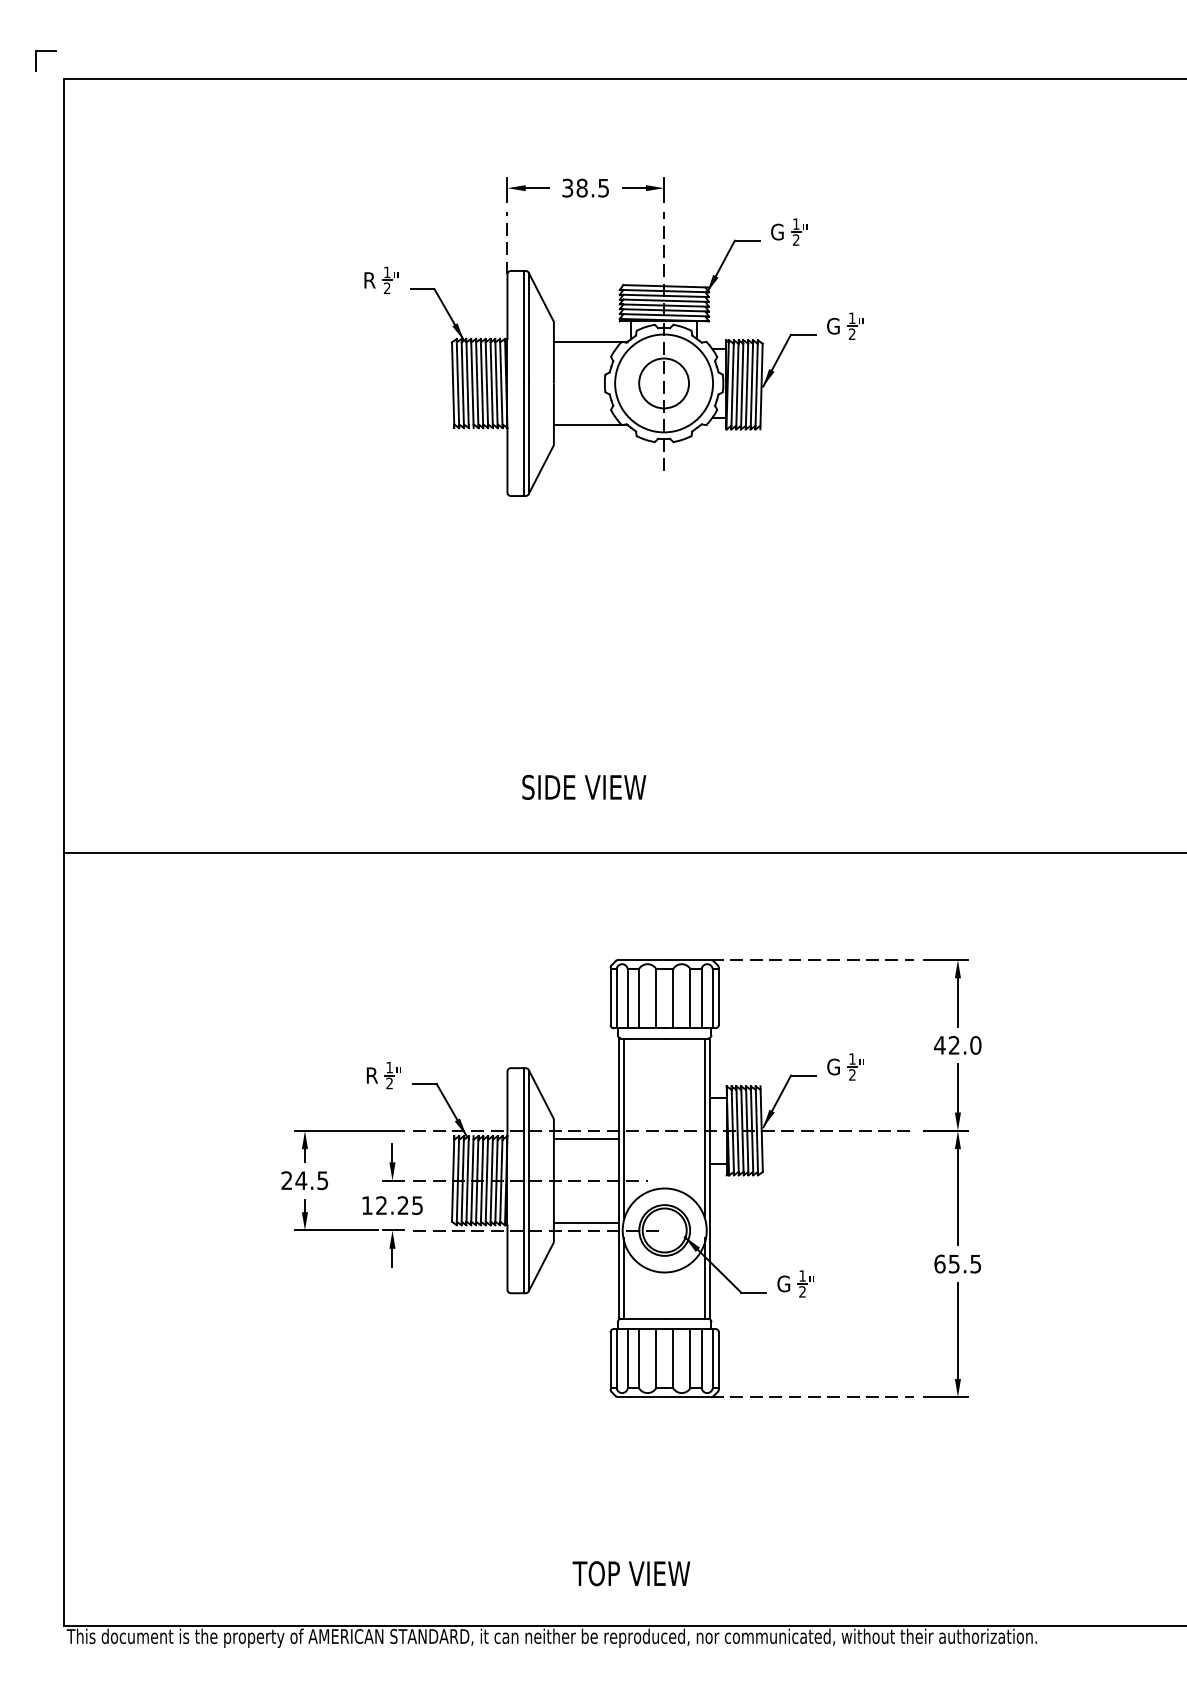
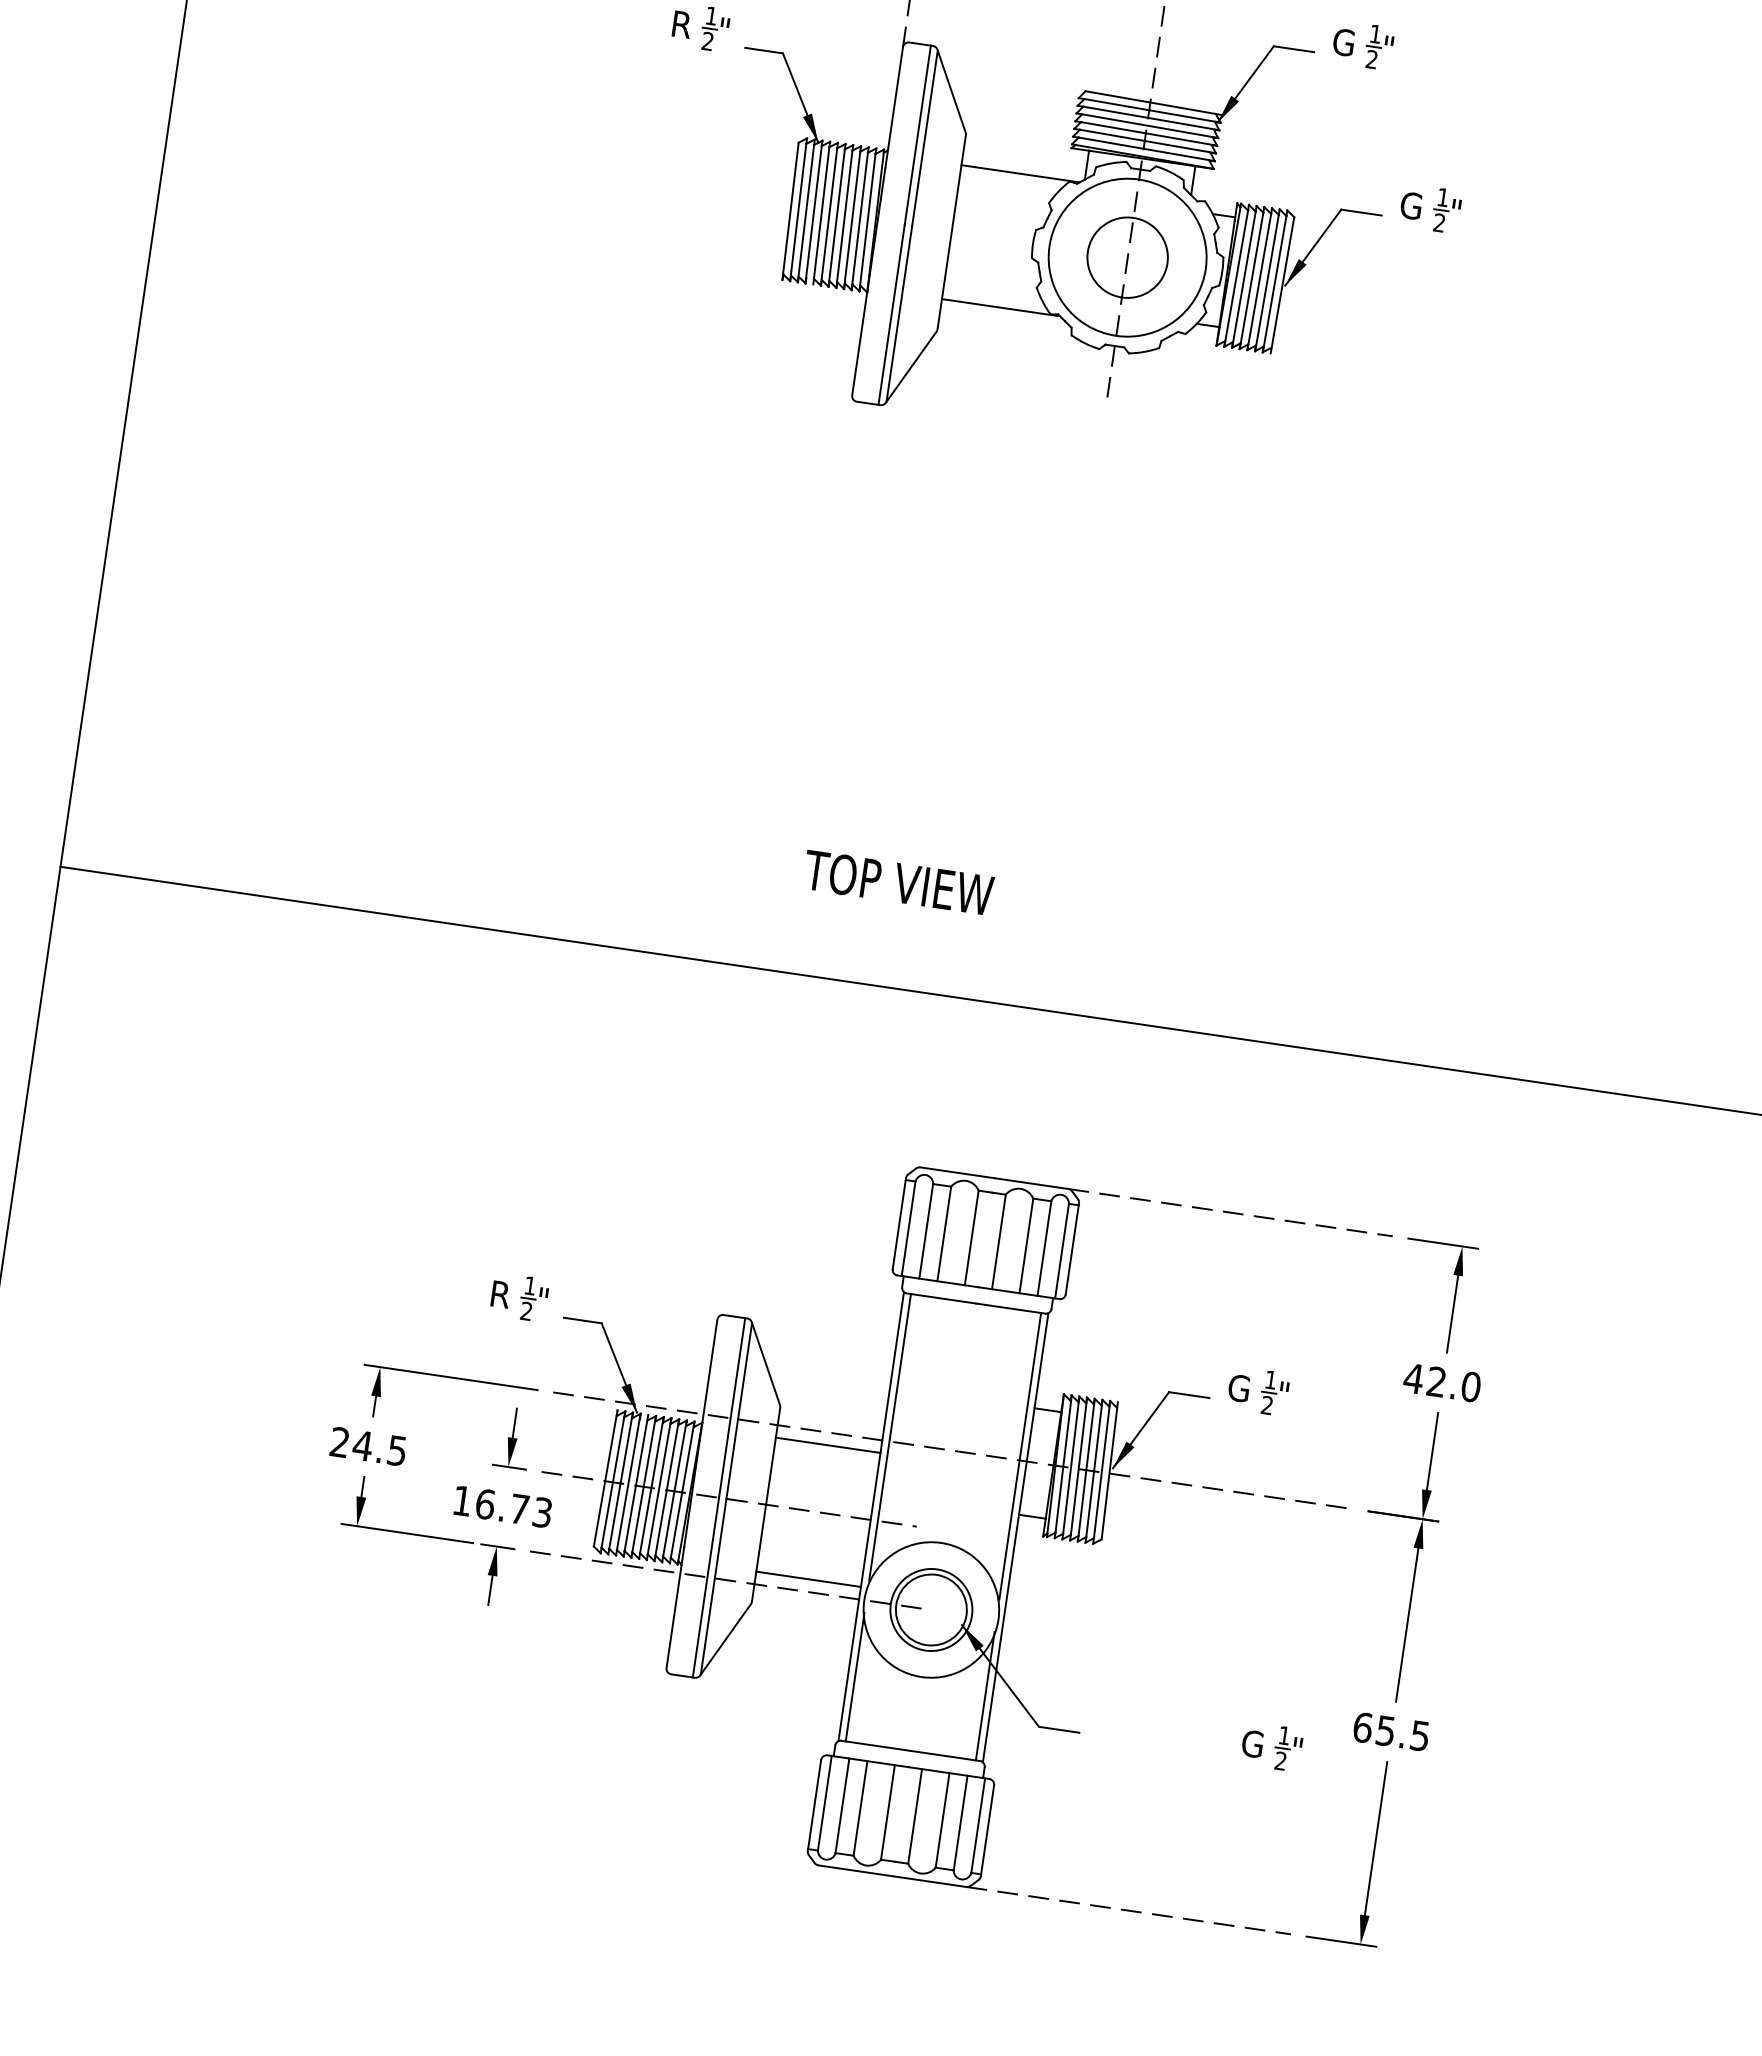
text: (583, 786) -> (905, 882), SIDE VIEW -> TOP VIEW
text: (399, 1205) -> (513, 1508), 12.25 -> 16.73
part: (795, 1283) -> (1271, 1746), moved

